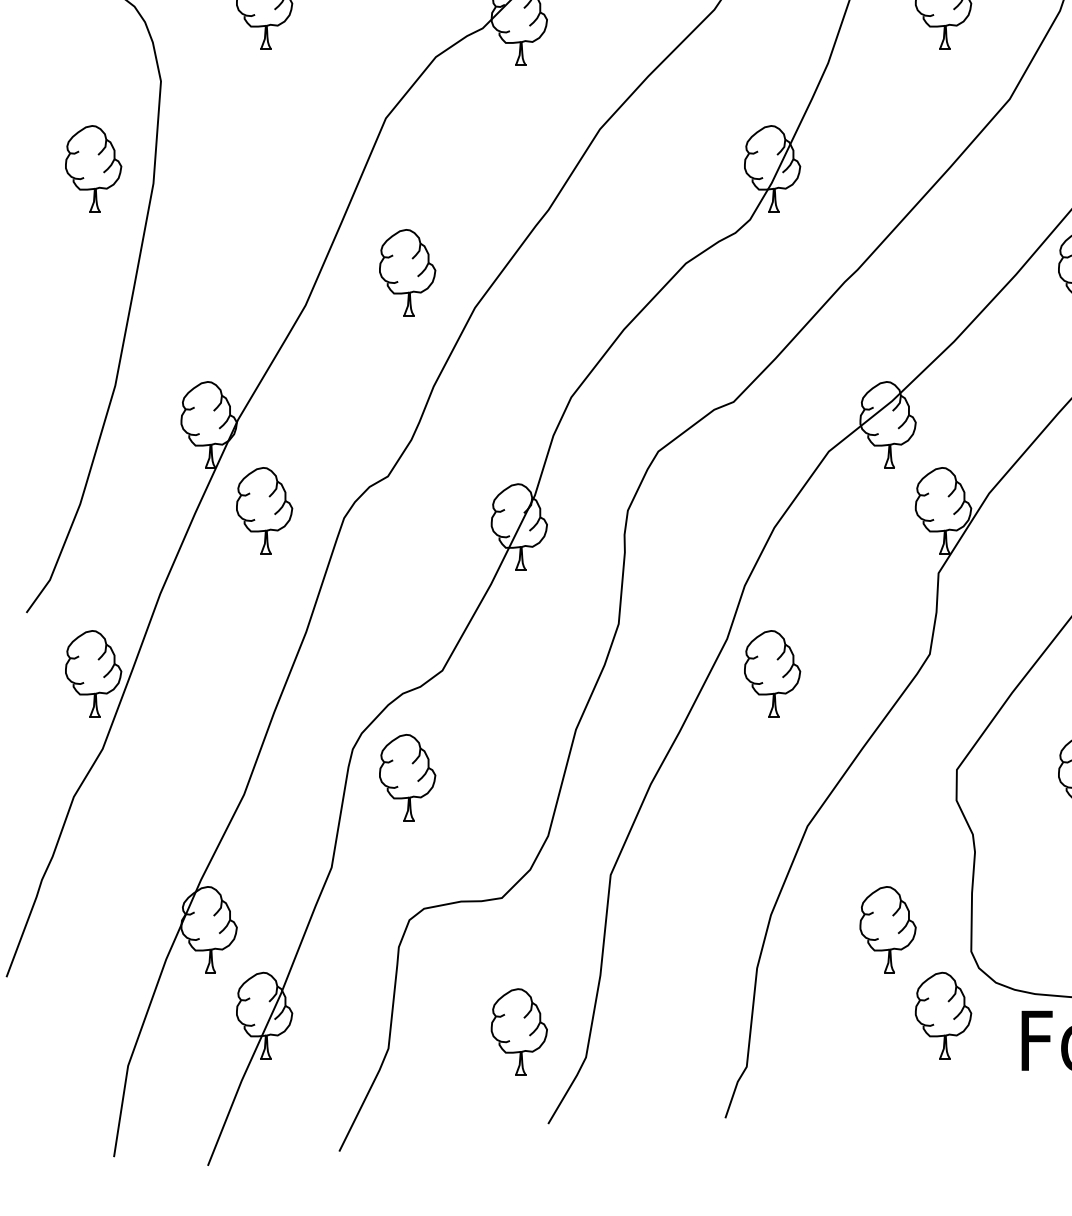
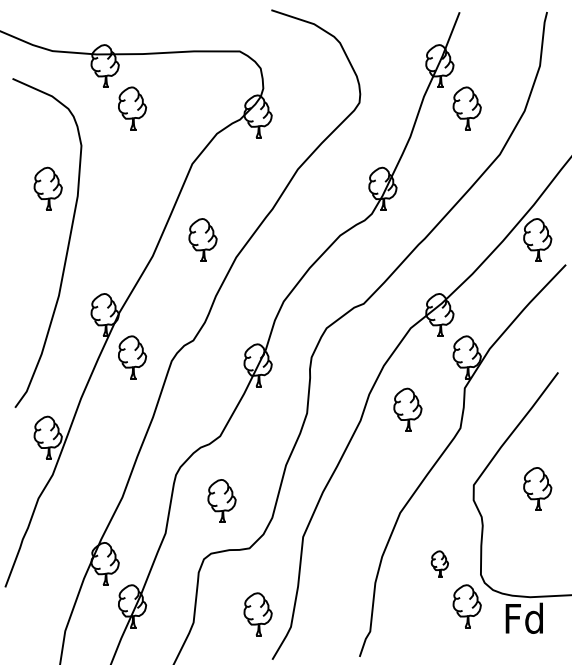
part: (771, 673) -> (407, 409), moved
part: (406, 776) -> (221, 500), moved
part: (887, 928) -> (439, 563), size x0.6

